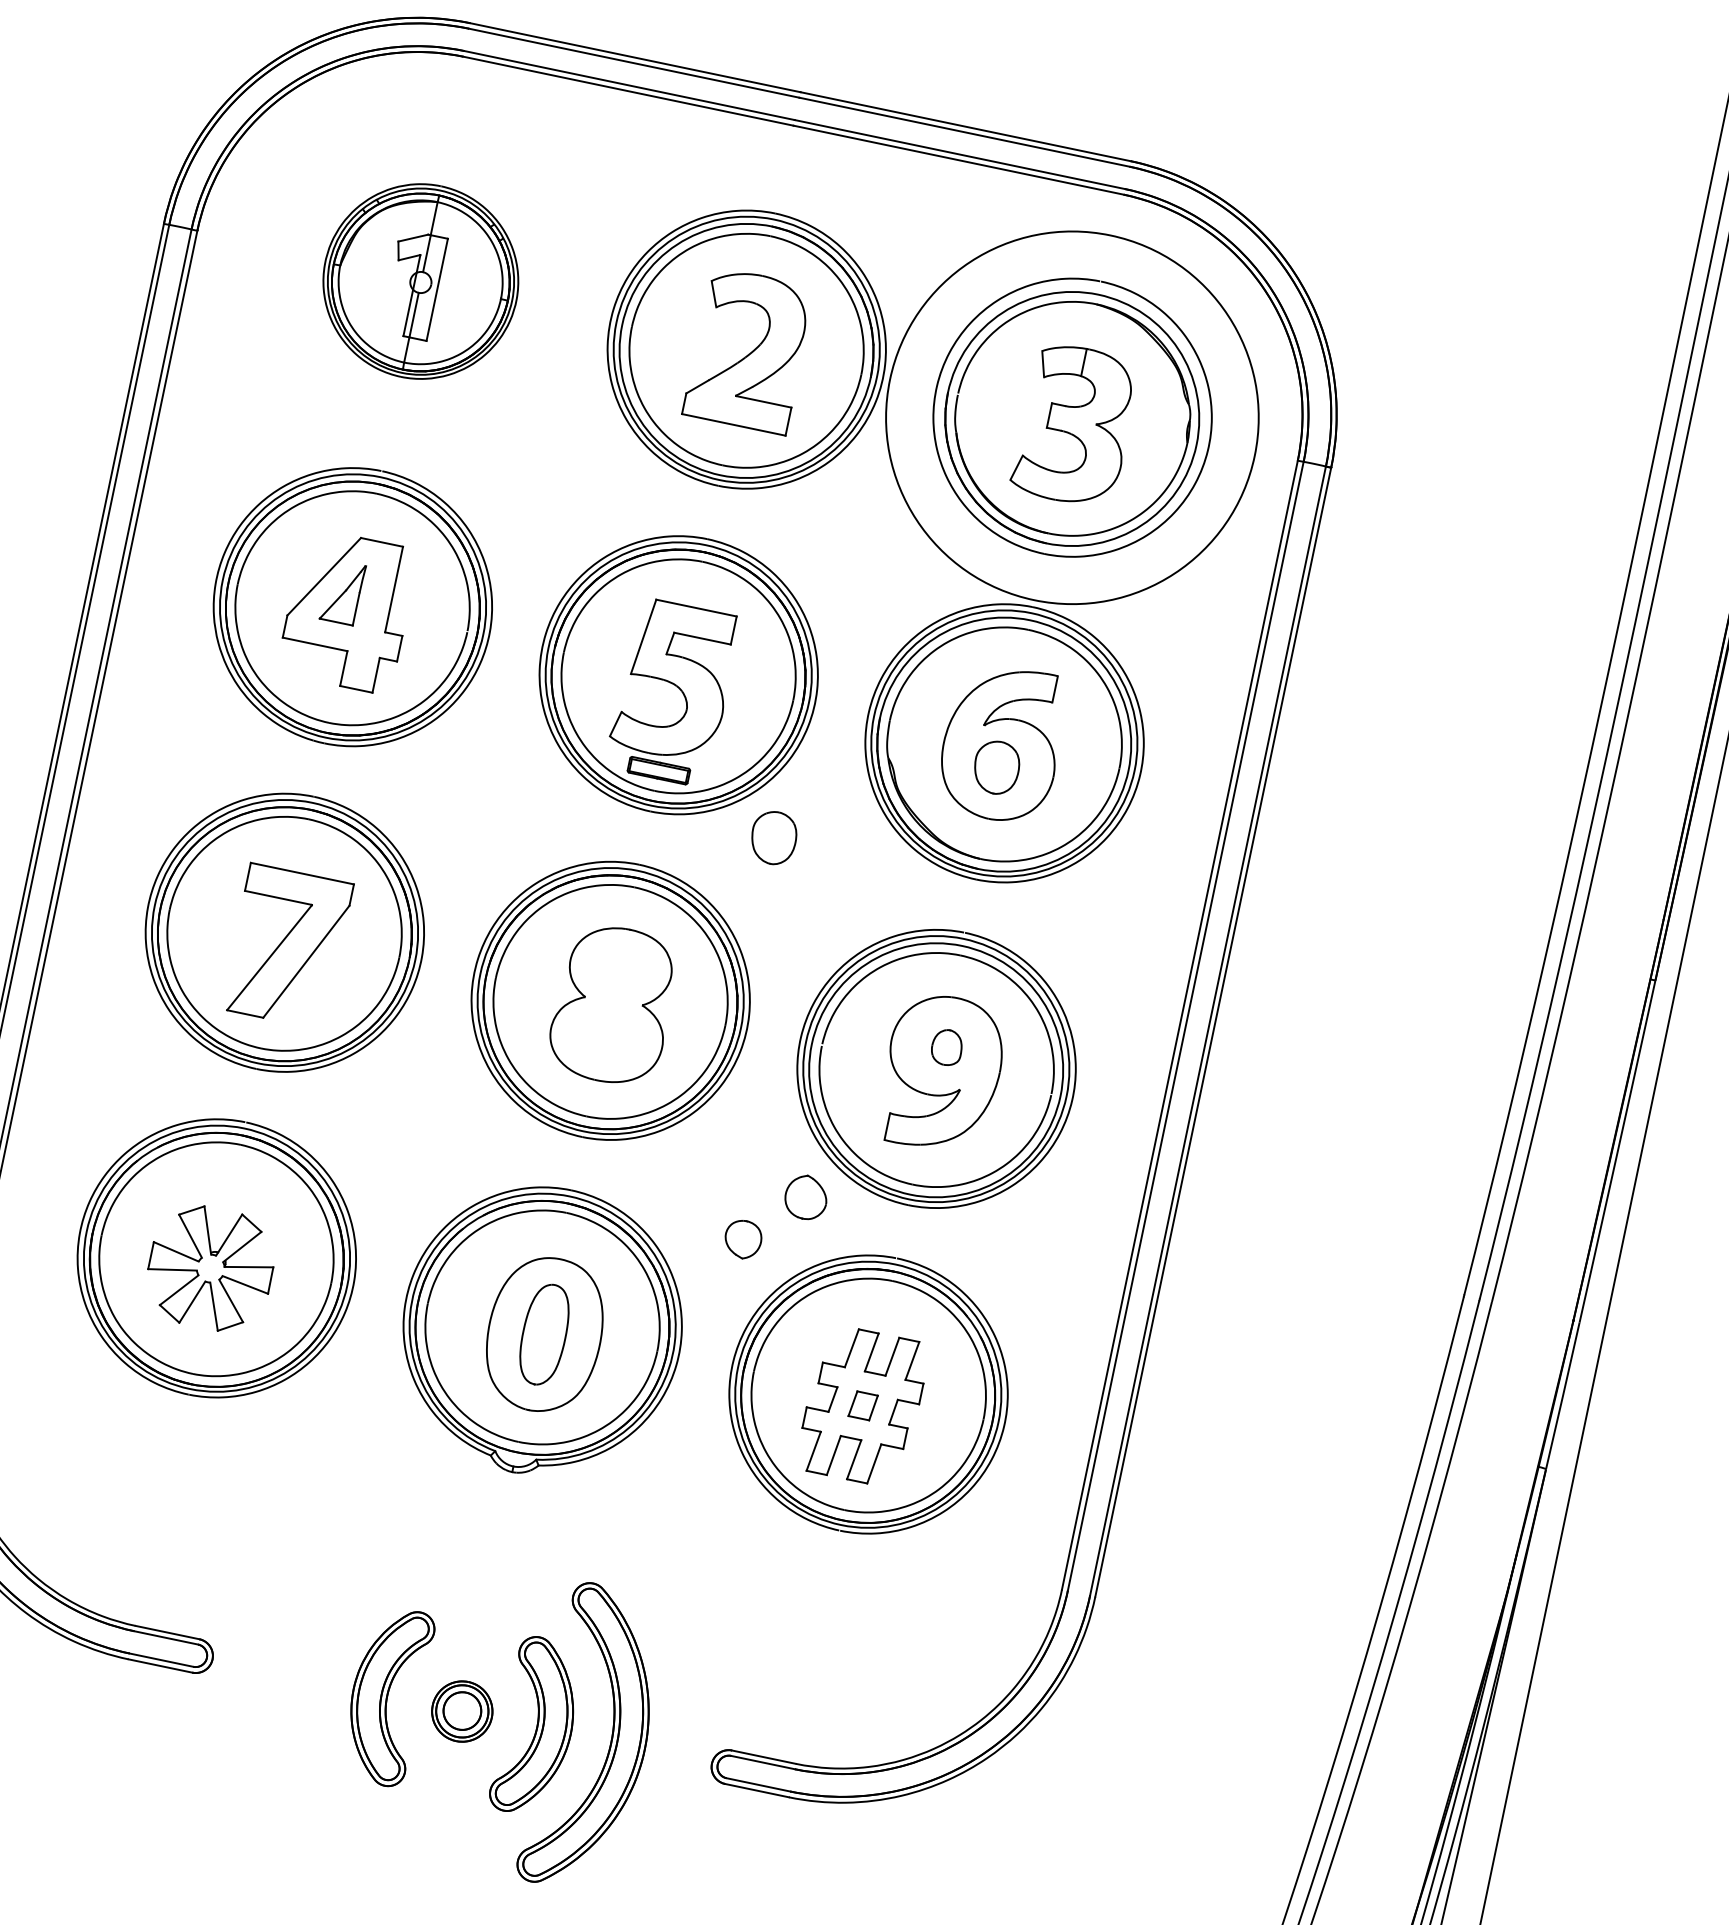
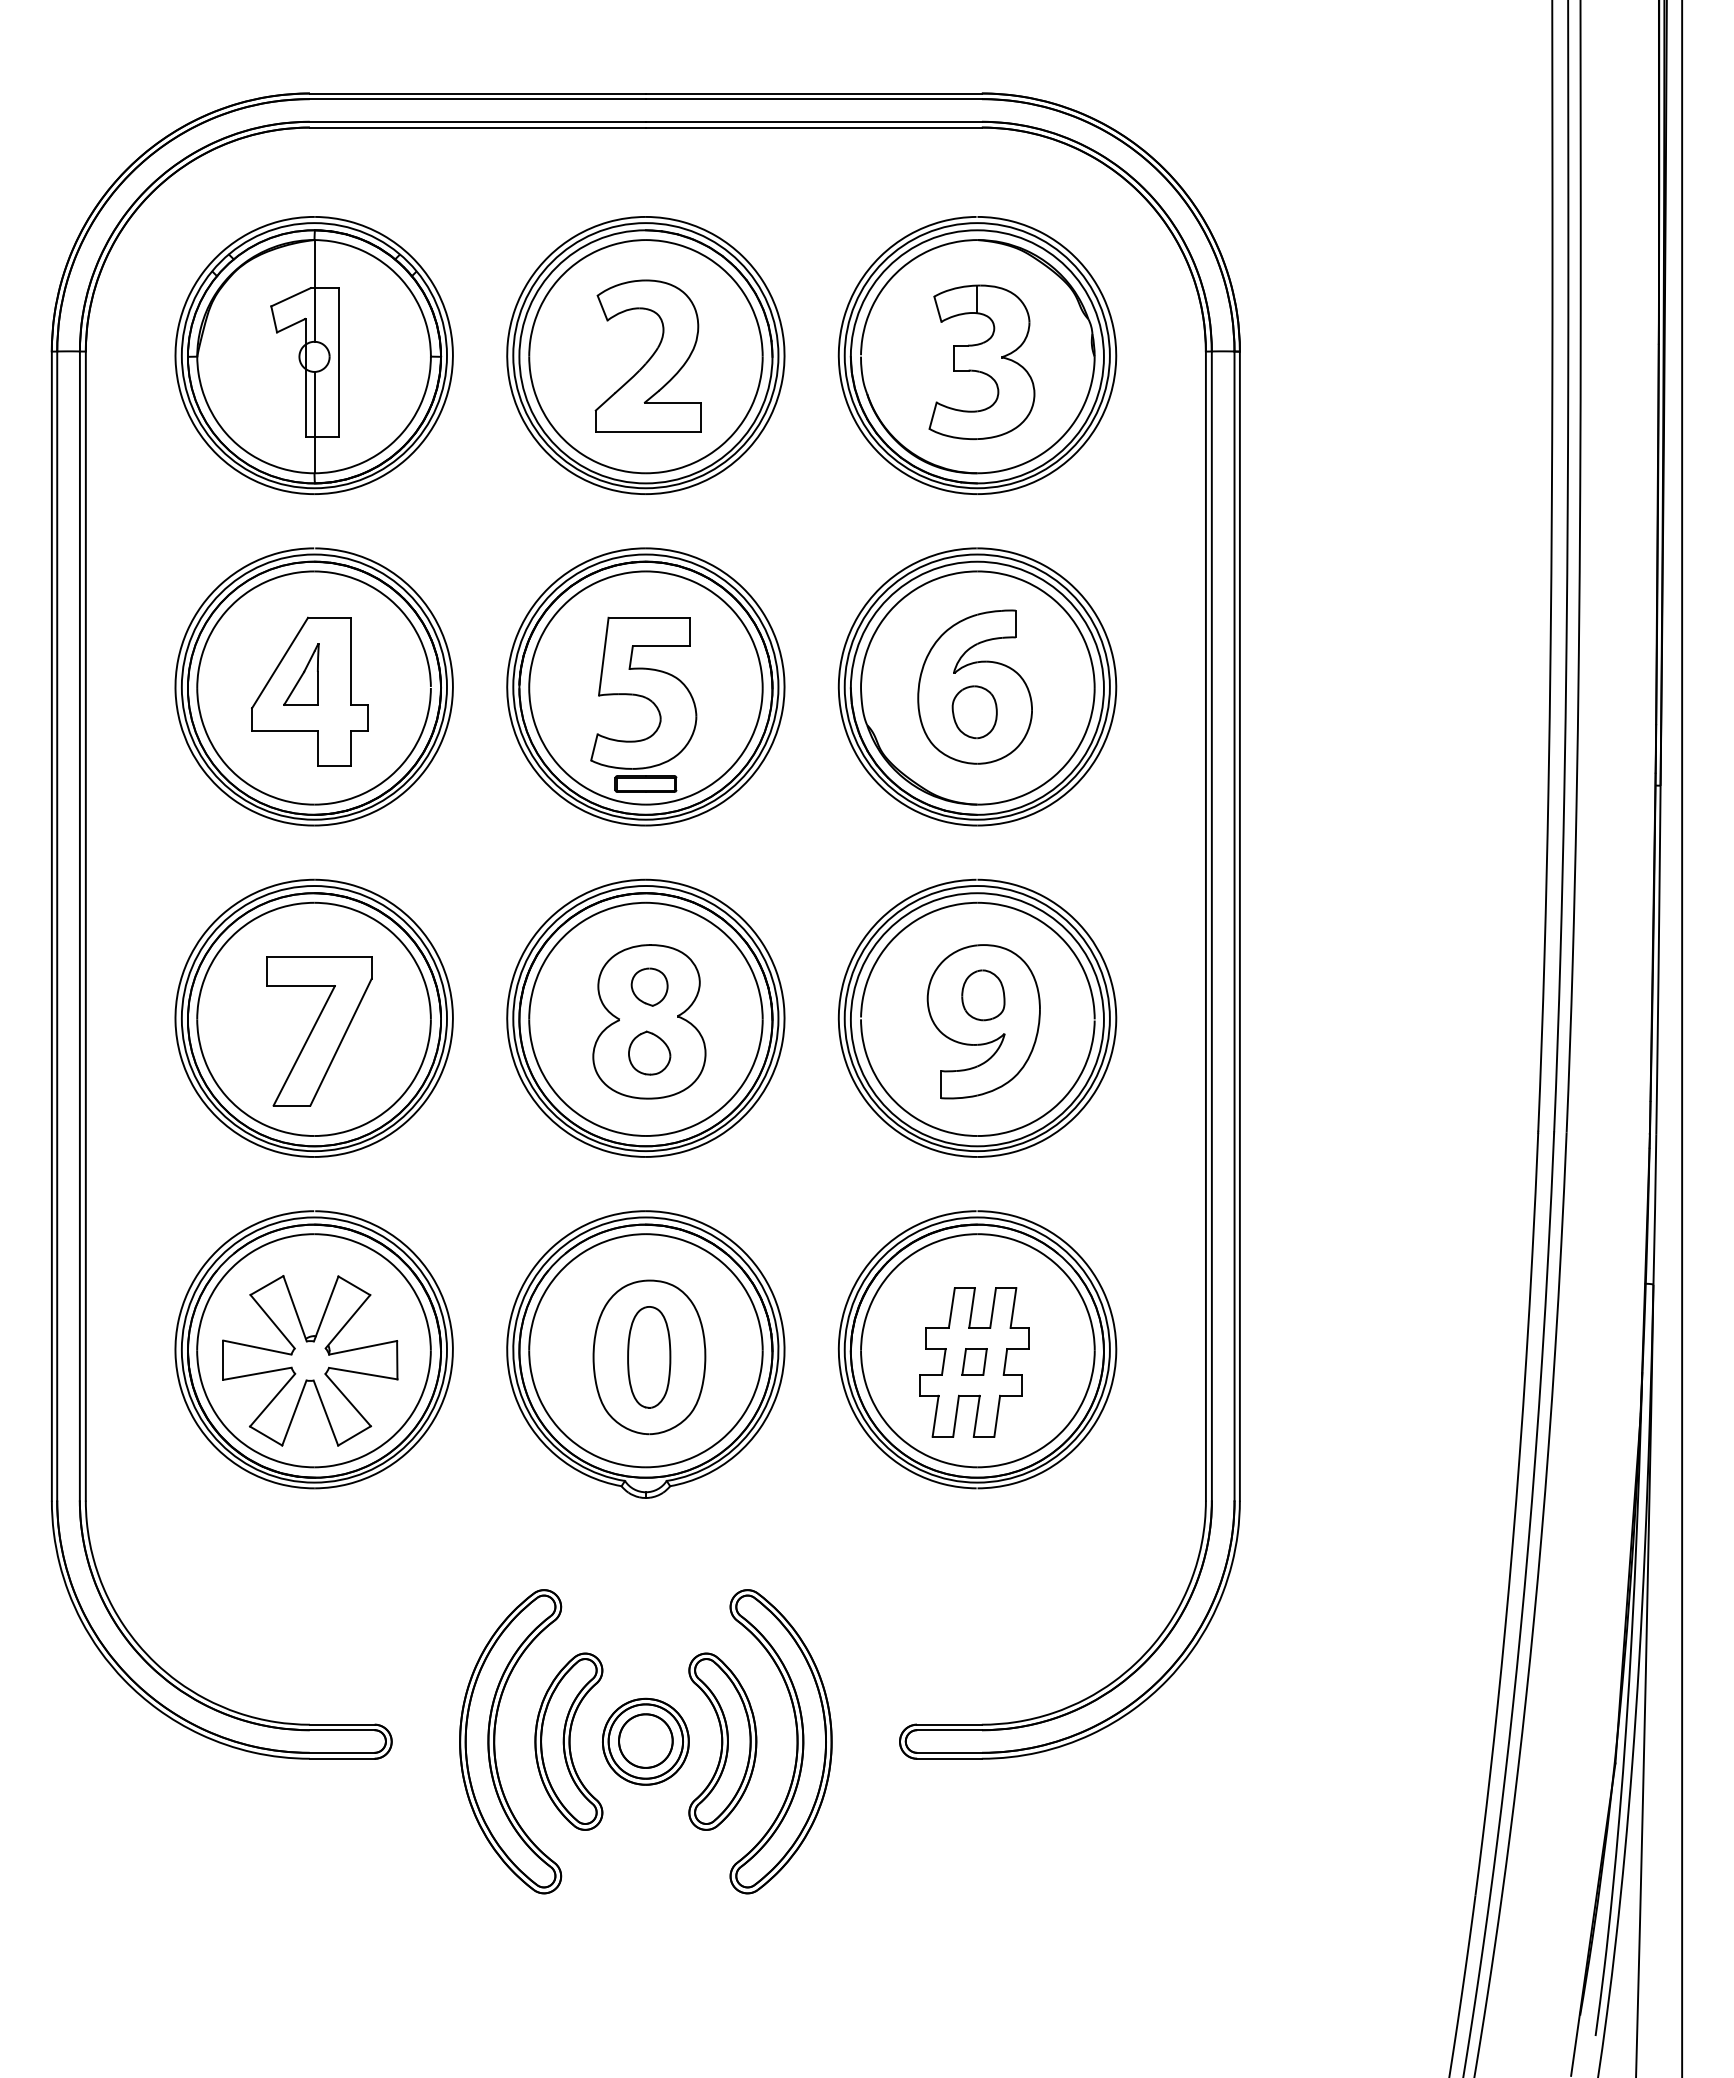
part: (420, 281) -> (313, 355), size x1.43
circle: (1071, 417) -> (976, 355), size x0.71
part: (773, 838) -> (771, 826), removed
part: (947, 1047) -> (983, 995), size x1.43
part: (806, 1196) -> (649, 1052), moved
part: (743, 1238) -> (649, 986), moved
part: (211, 1268) -> (310, 1360), size x1.43
part: (314, 1680) -> (495, 1741), added
part: (461, 1711) -> (645, 1741), size x1.43

